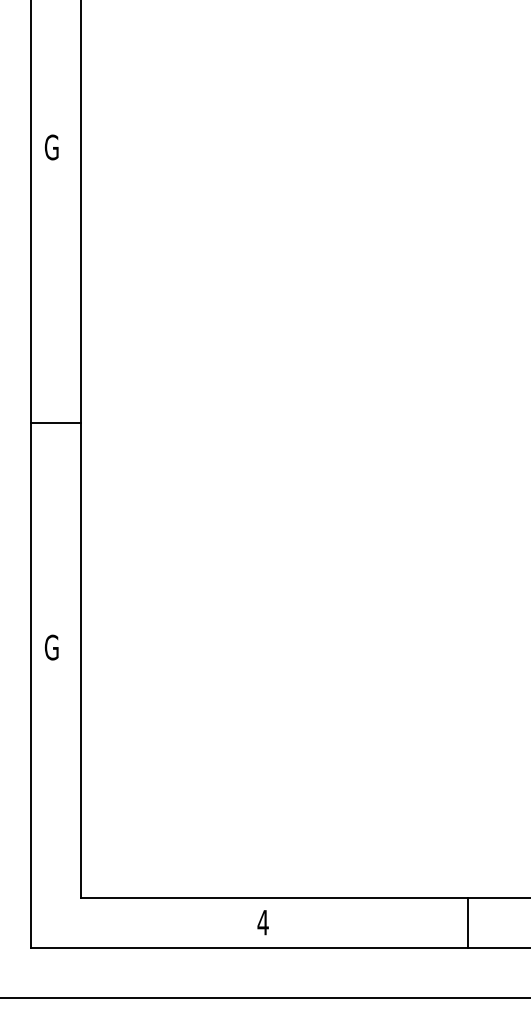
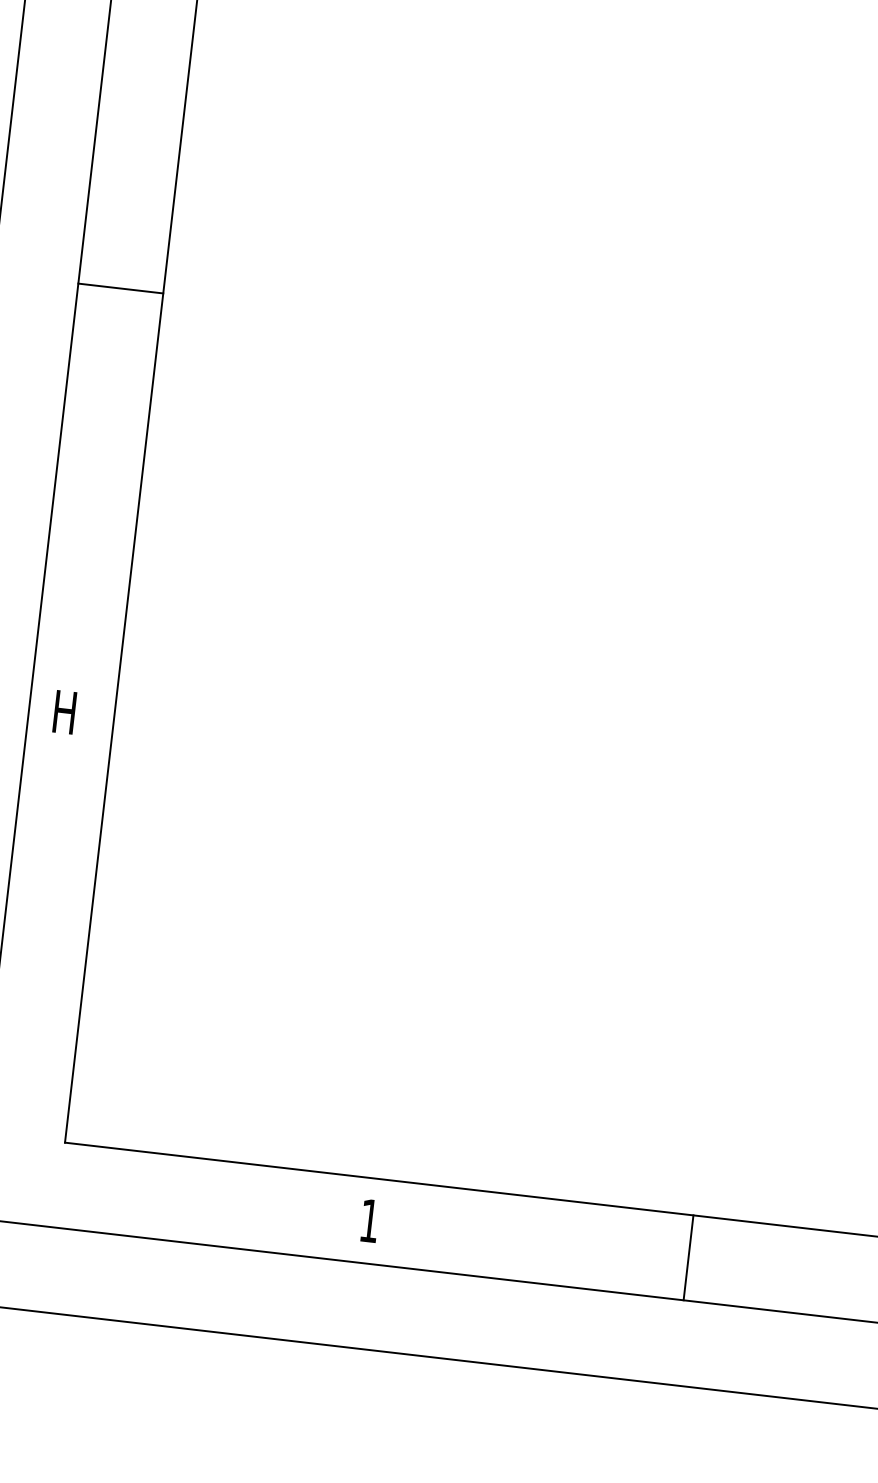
line: (55, 422) -> (120, 288), moved
text: (51, 647) -> (64, 712), G -> H
text: (262, 922) -> (368, 1220), 4 -> 1
line: (467, 922) -> (687, 1257), moved

